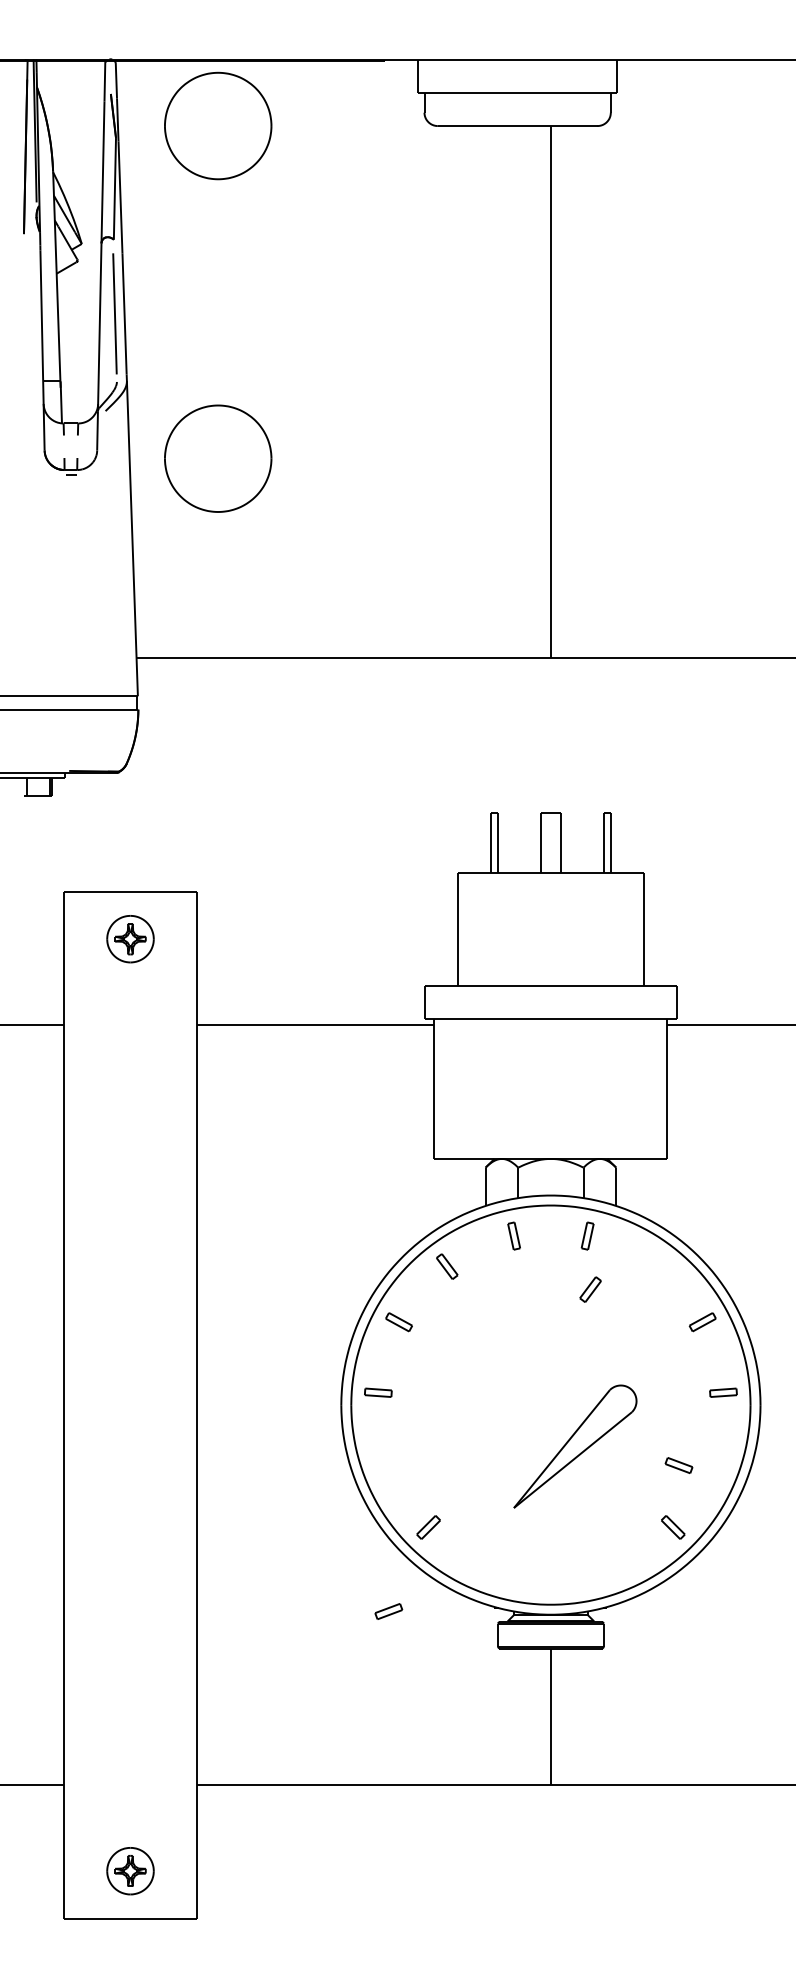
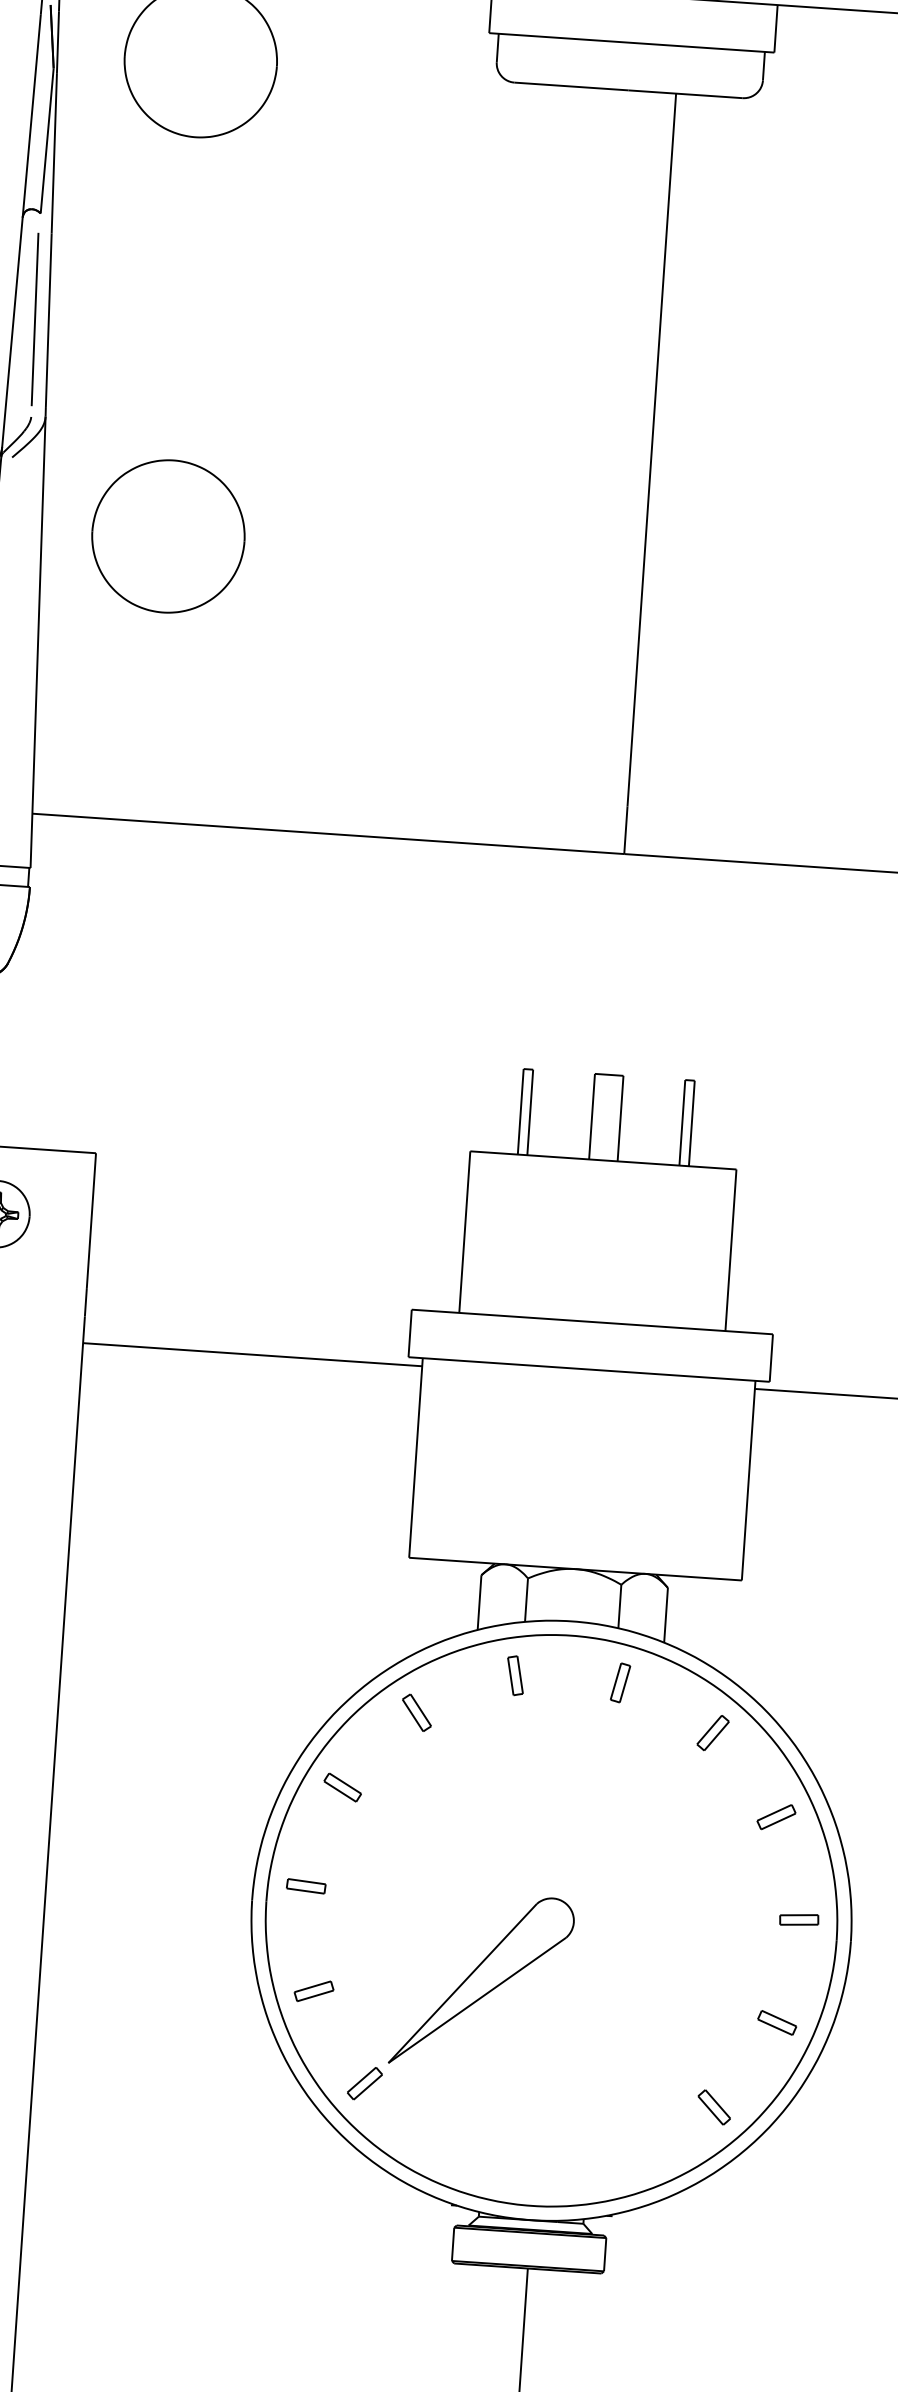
part: (590, 1289) -> (713, 1732), moved
part: (575, 1446) -> (482, 1981), moved
part: (678, 1465) -> (776, 2022), moved
part: (388, 1611) -> (313, 1991), moved

